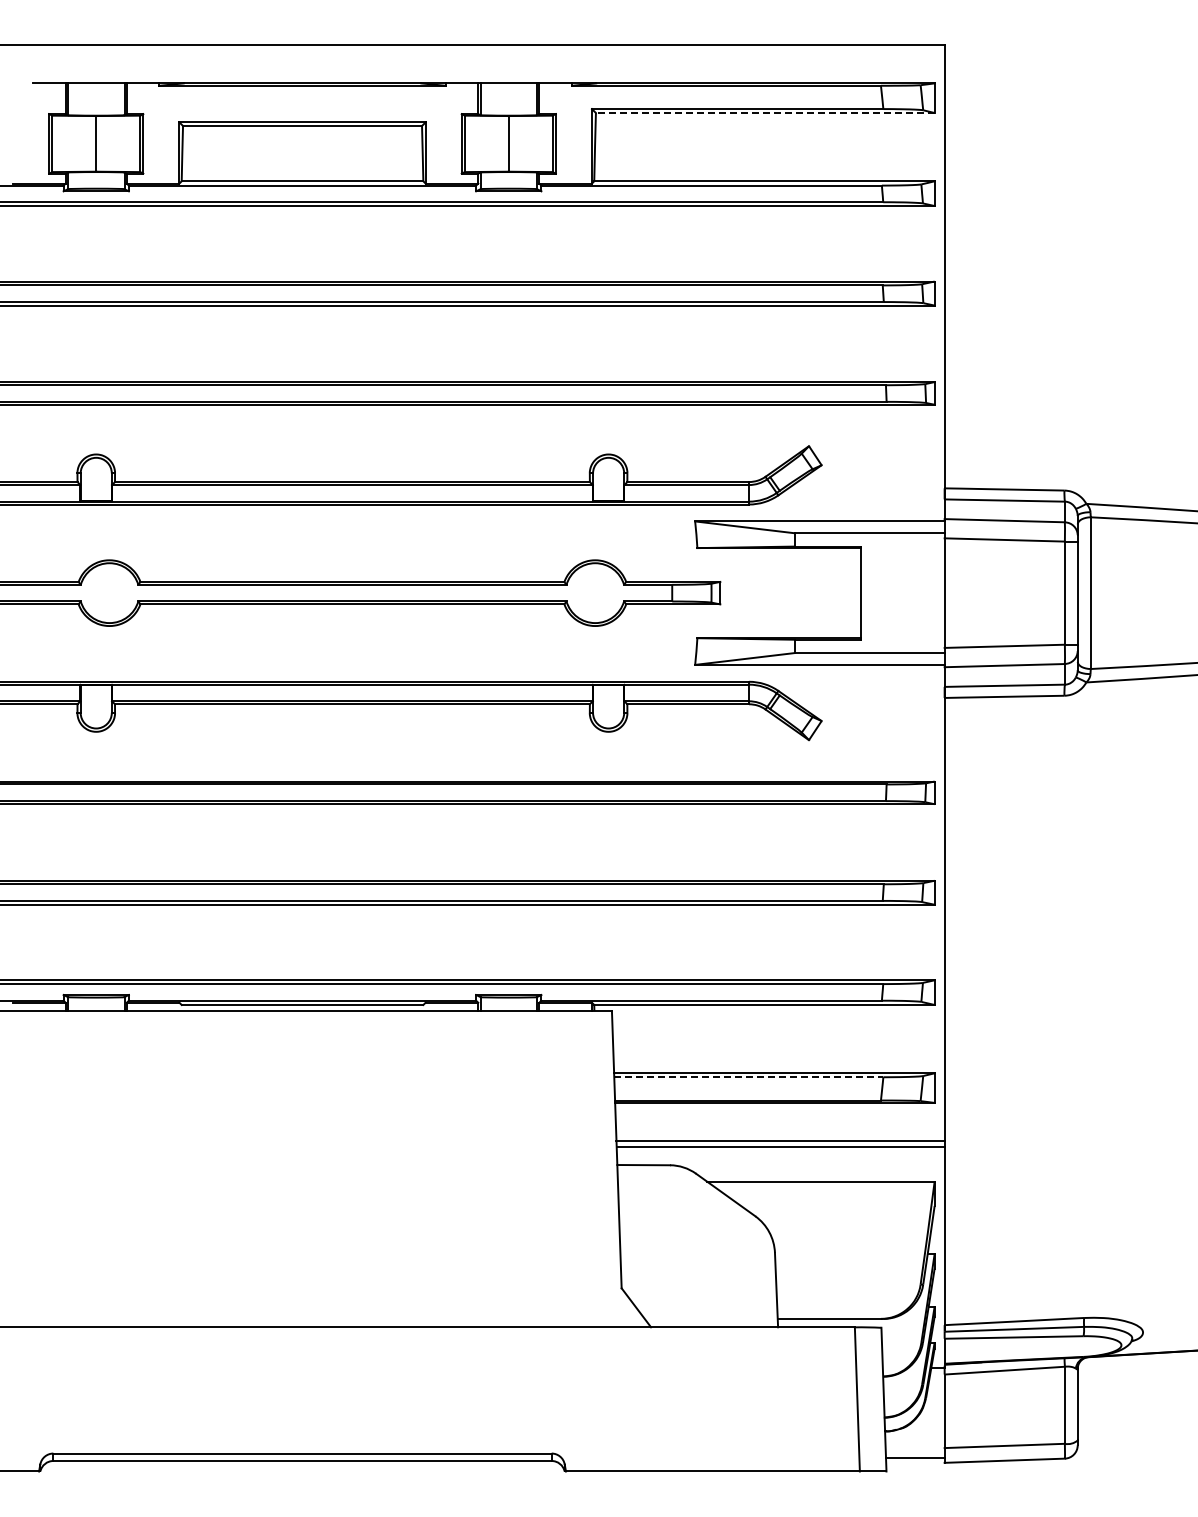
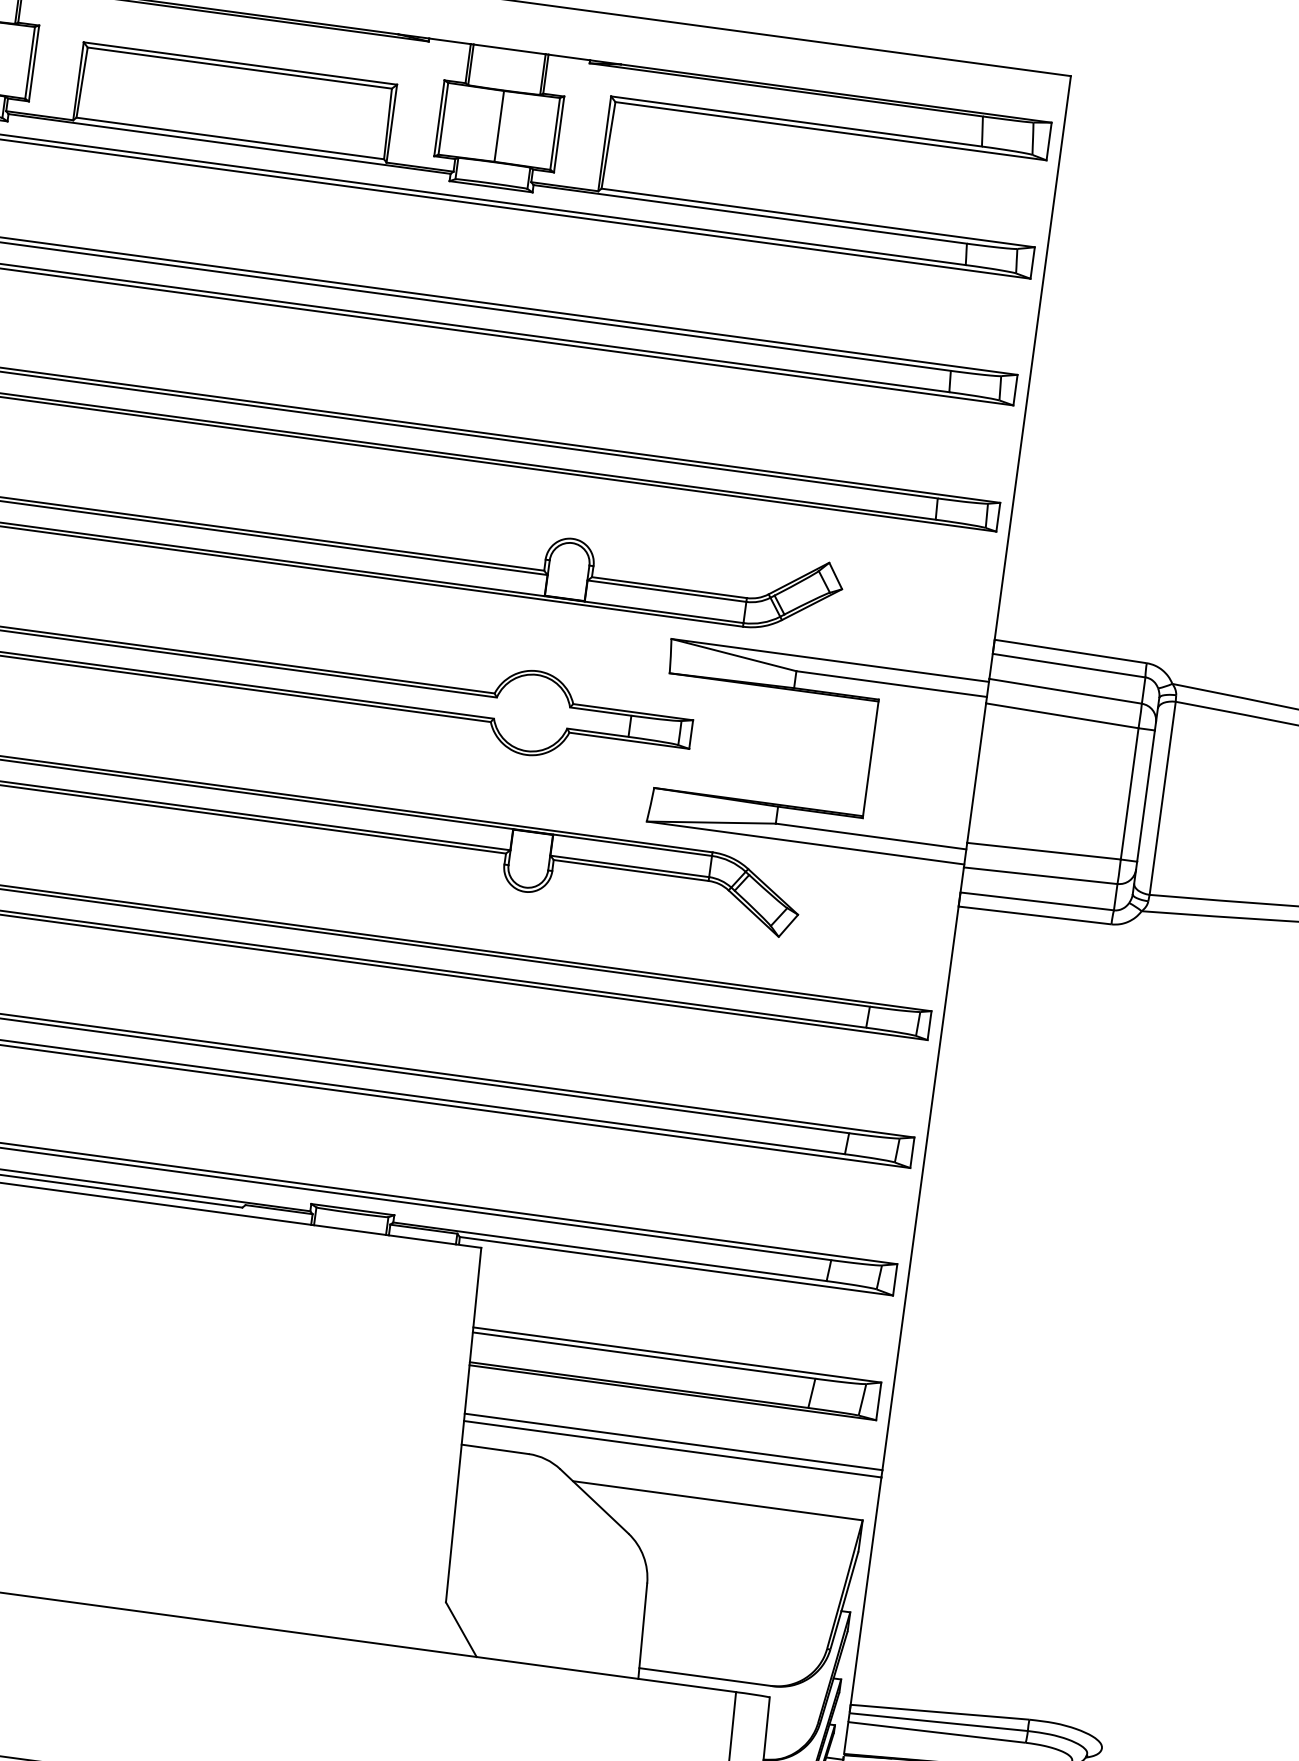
line: (764, 113) -> (829, 131), dashed -> solid
line: (748, 1077) -> (643, 1355), dashed -> solid

